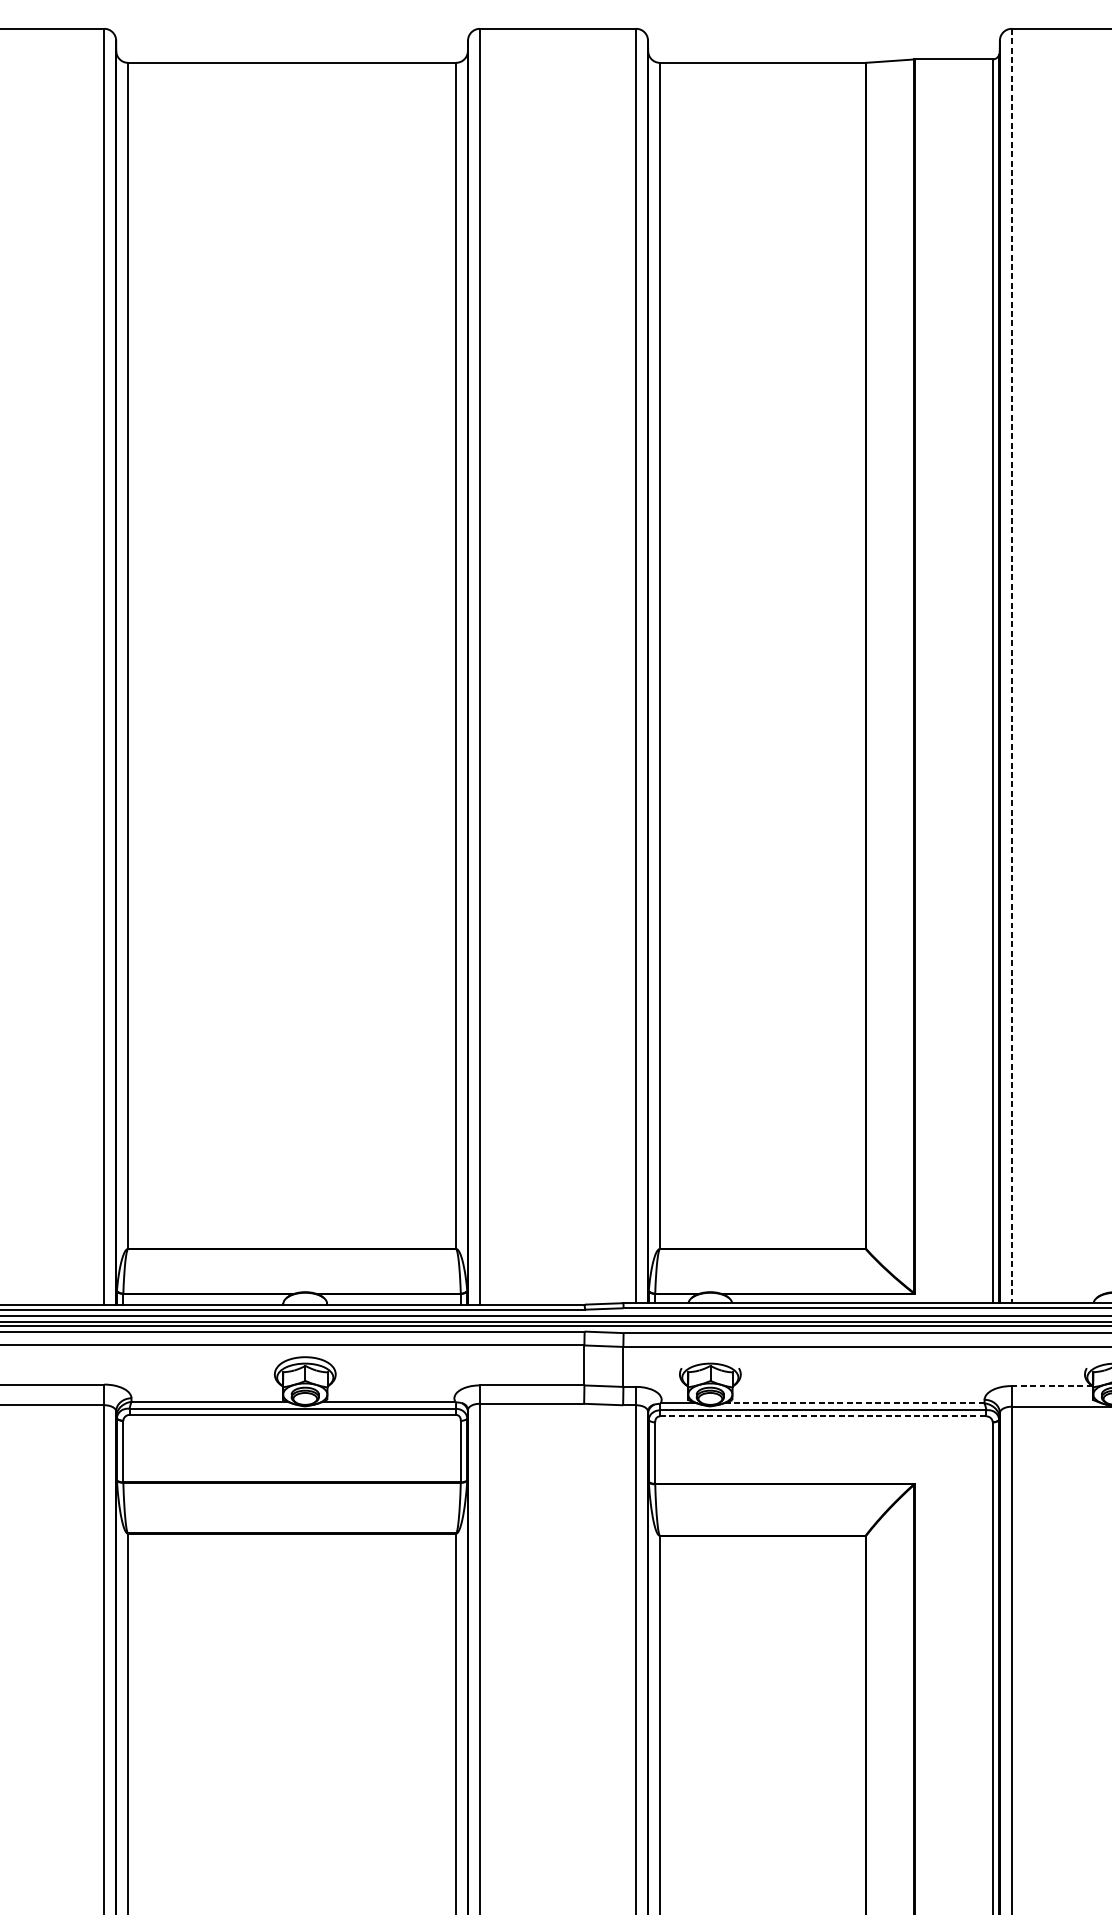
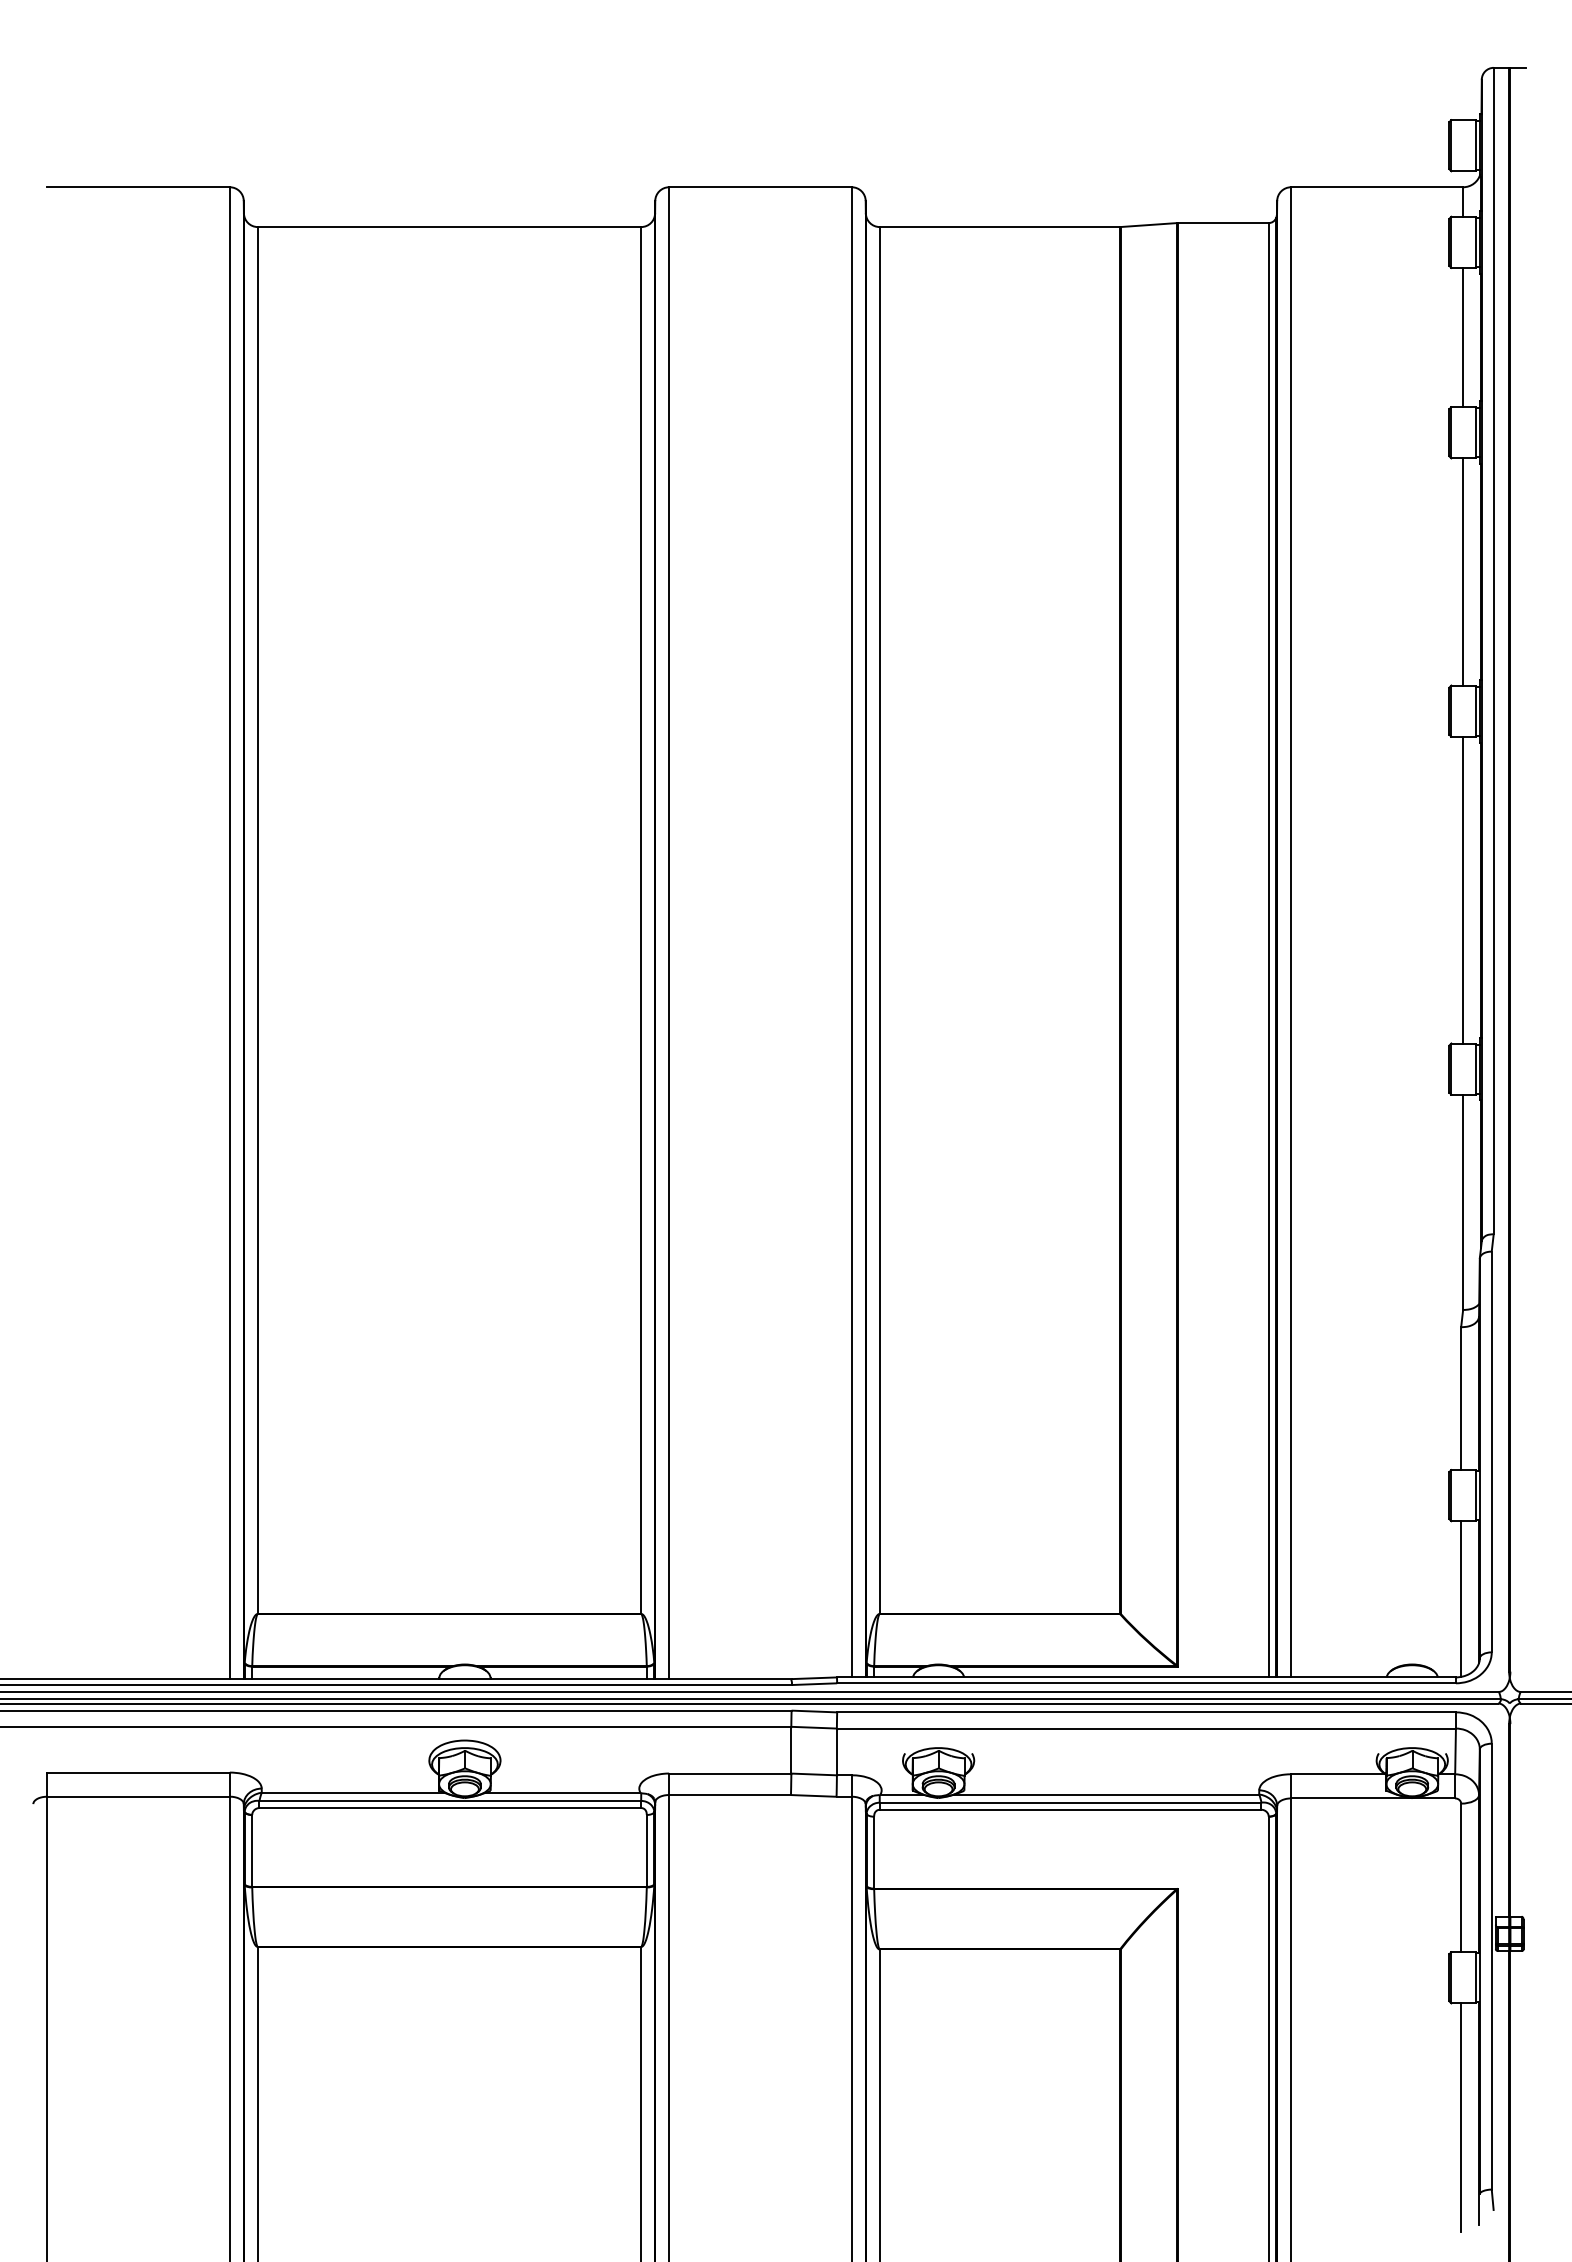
line: (1012, 666) -> (1291, 932), dashed -> solid
line: (1051, 1386) -> (1337, 1774), dashed -> solid
line: (853, 1403) -> (1106, 1794), dashed -> solid
line: (823, 1416) -> (1070, 1809), dashed -> solid

